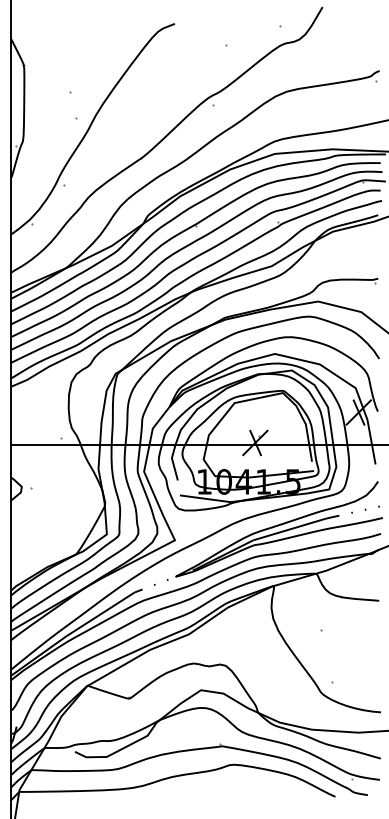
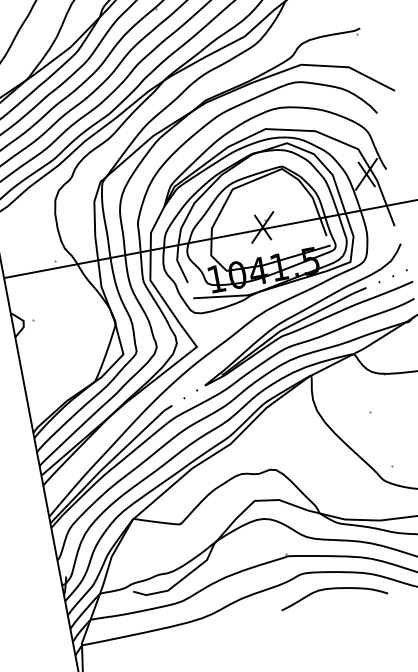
curve: (256, 784) -> (332, 589), added

